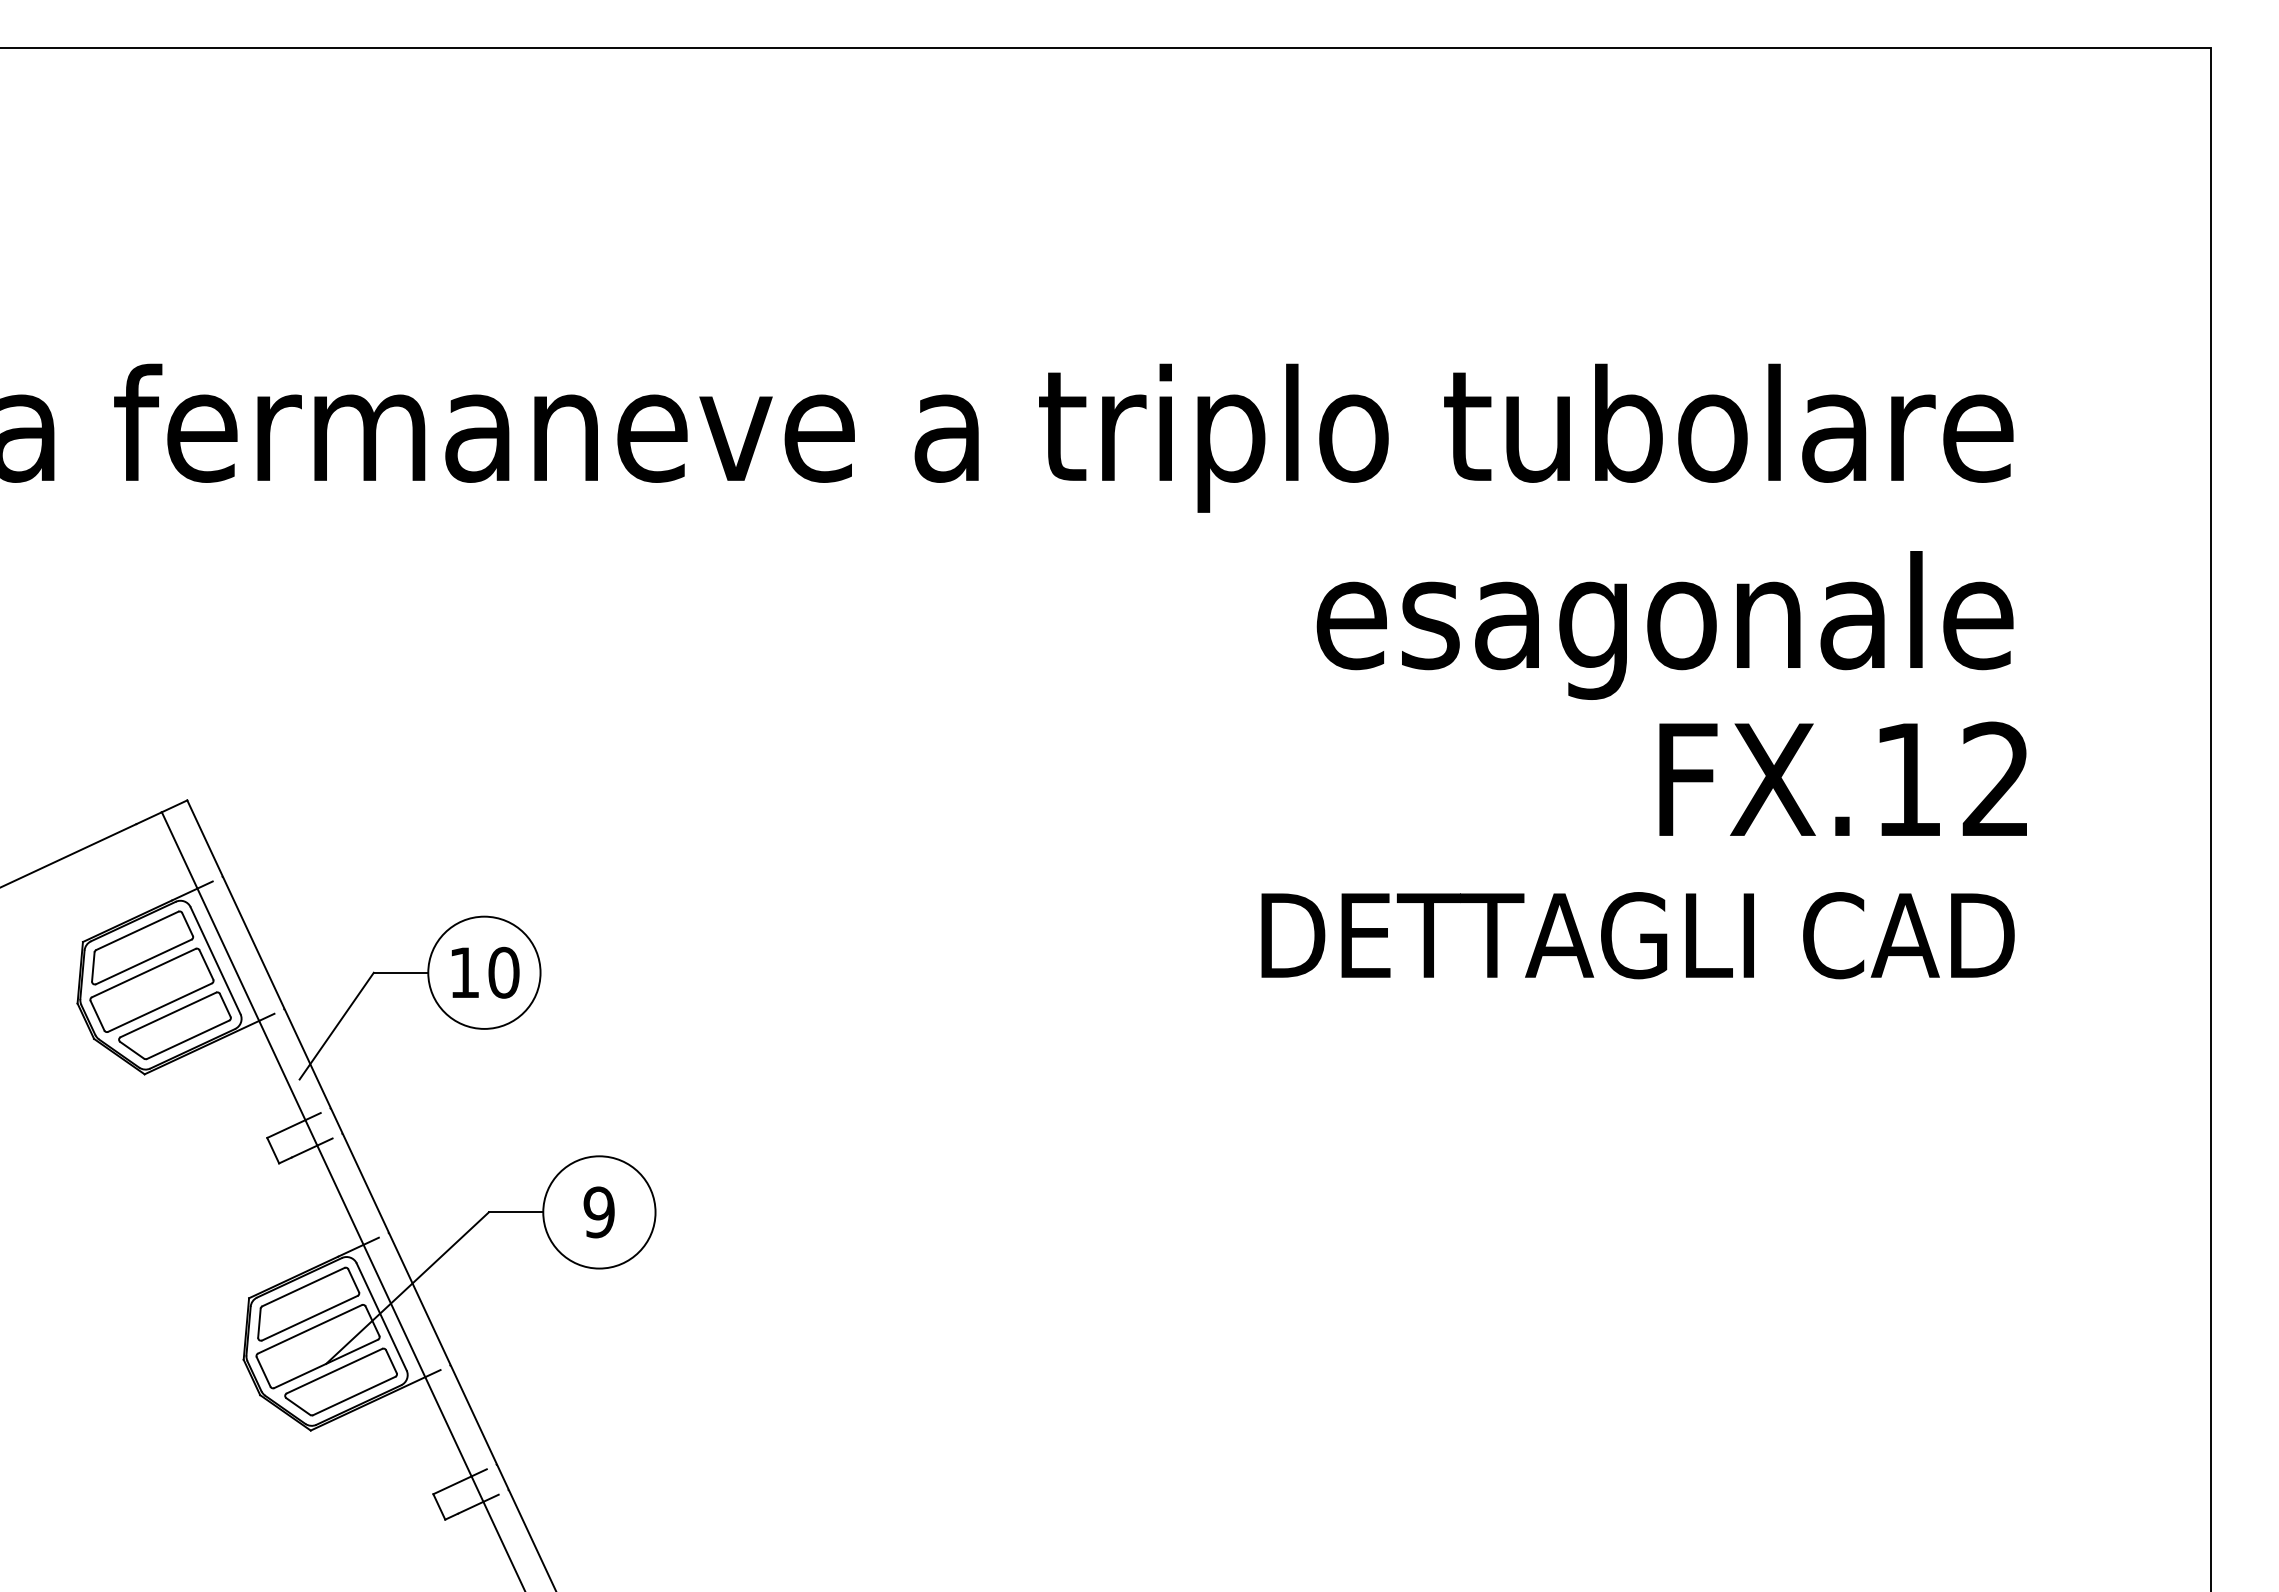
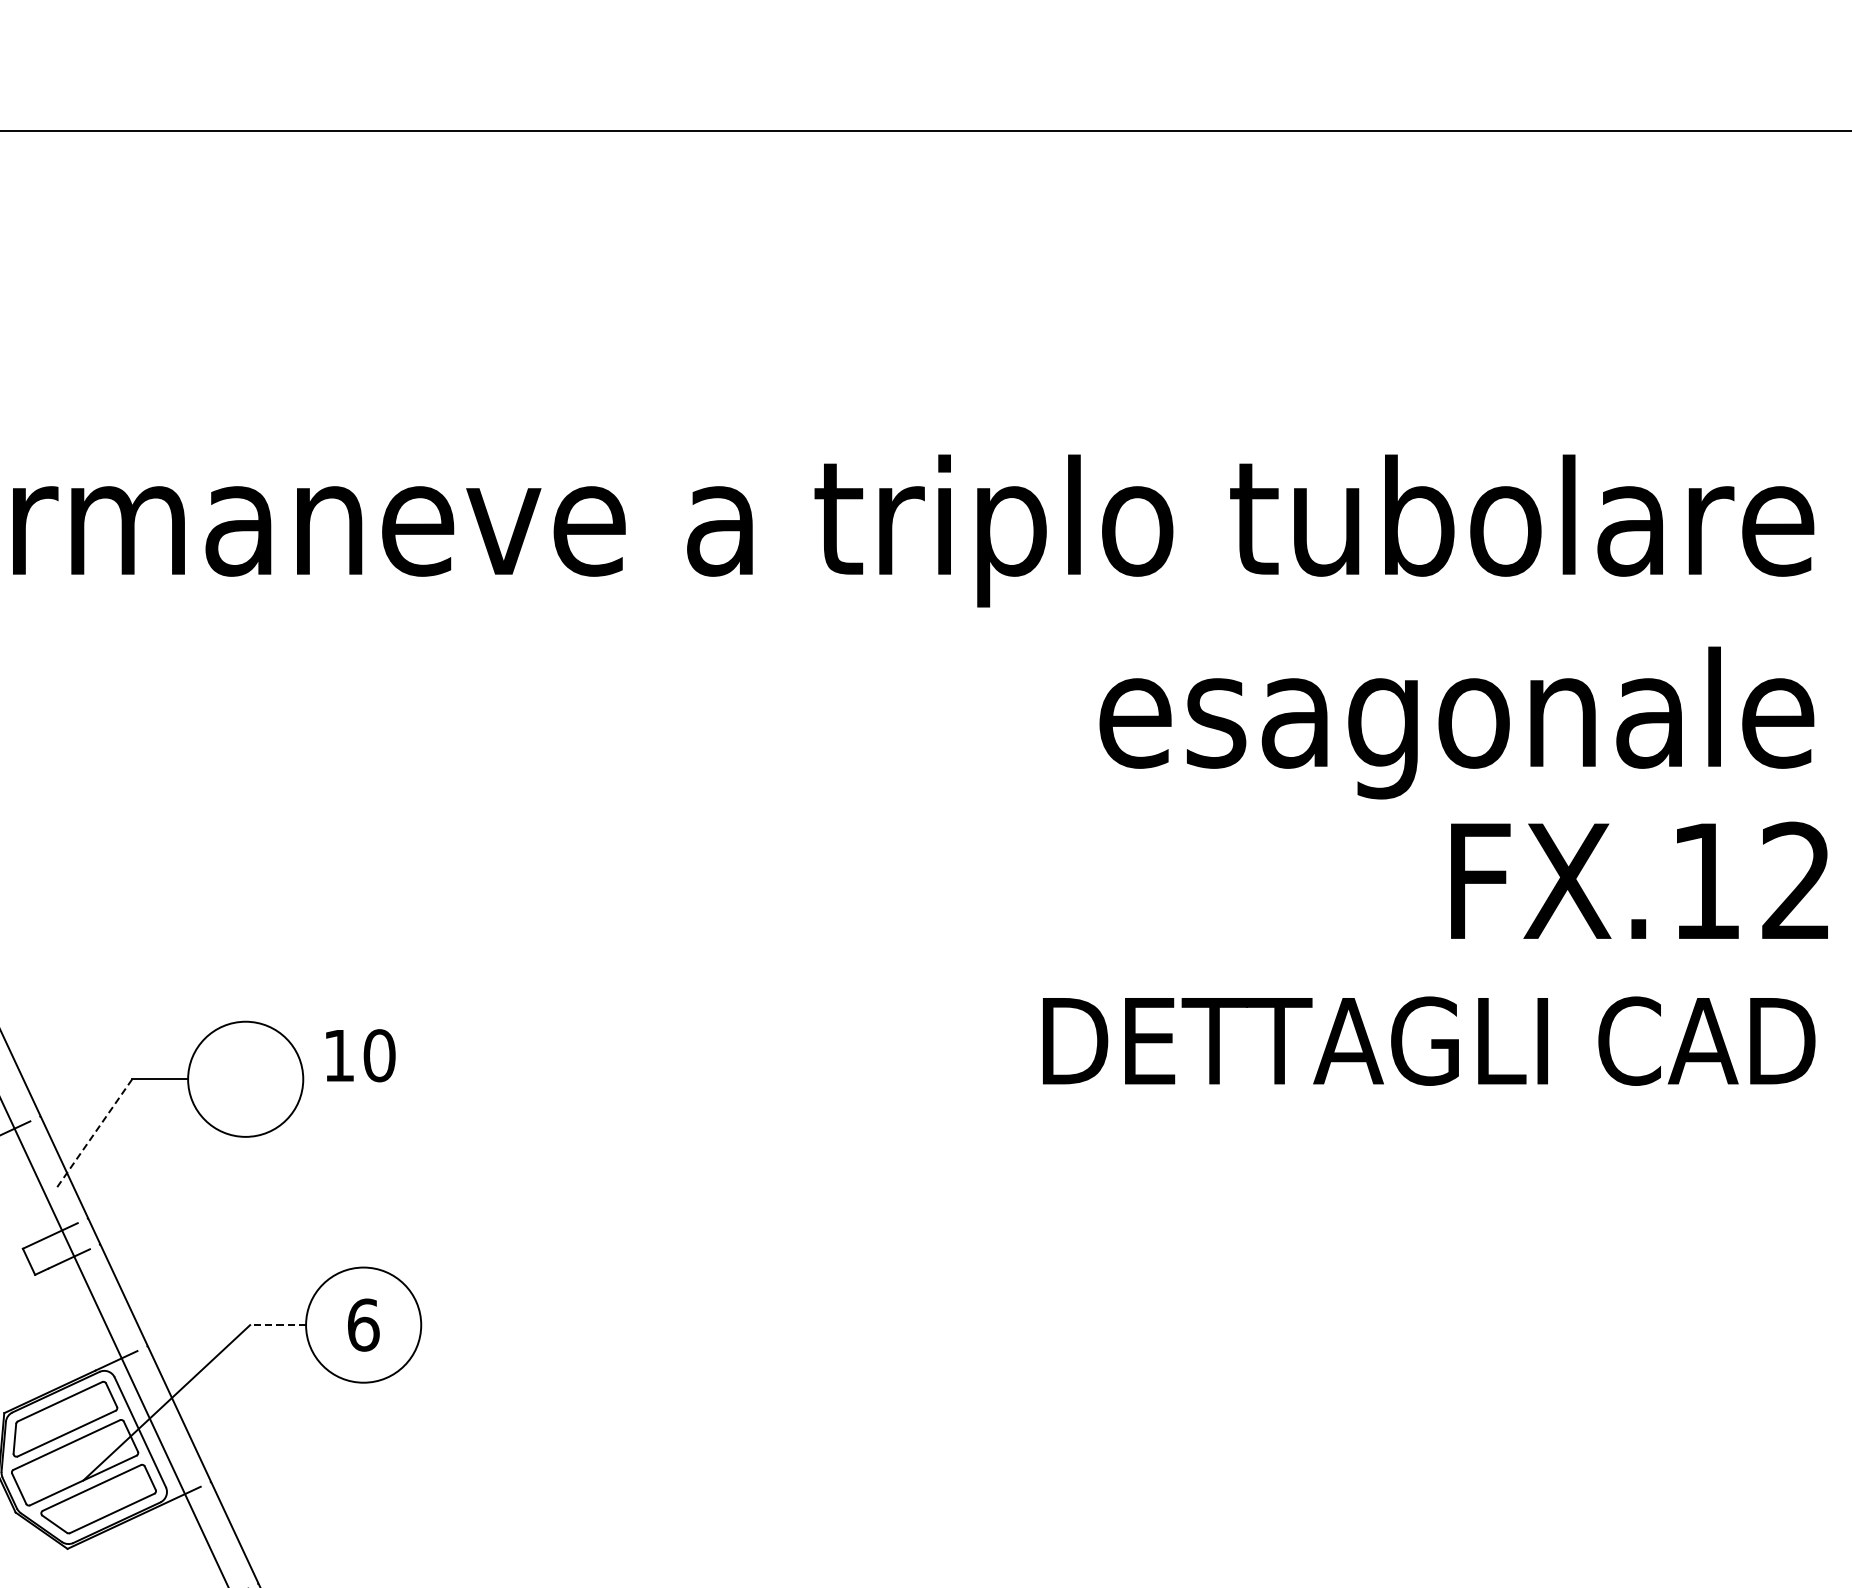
text: (485, 972) -> (360, 1055), moved
line: (336, 1026) -> (93, 1134), solid -> dashed
line: (515, 1212) -> (277, 1325), solid -> dashed
text: (599, 1212) -> (363, 1325), 9 -> 6

